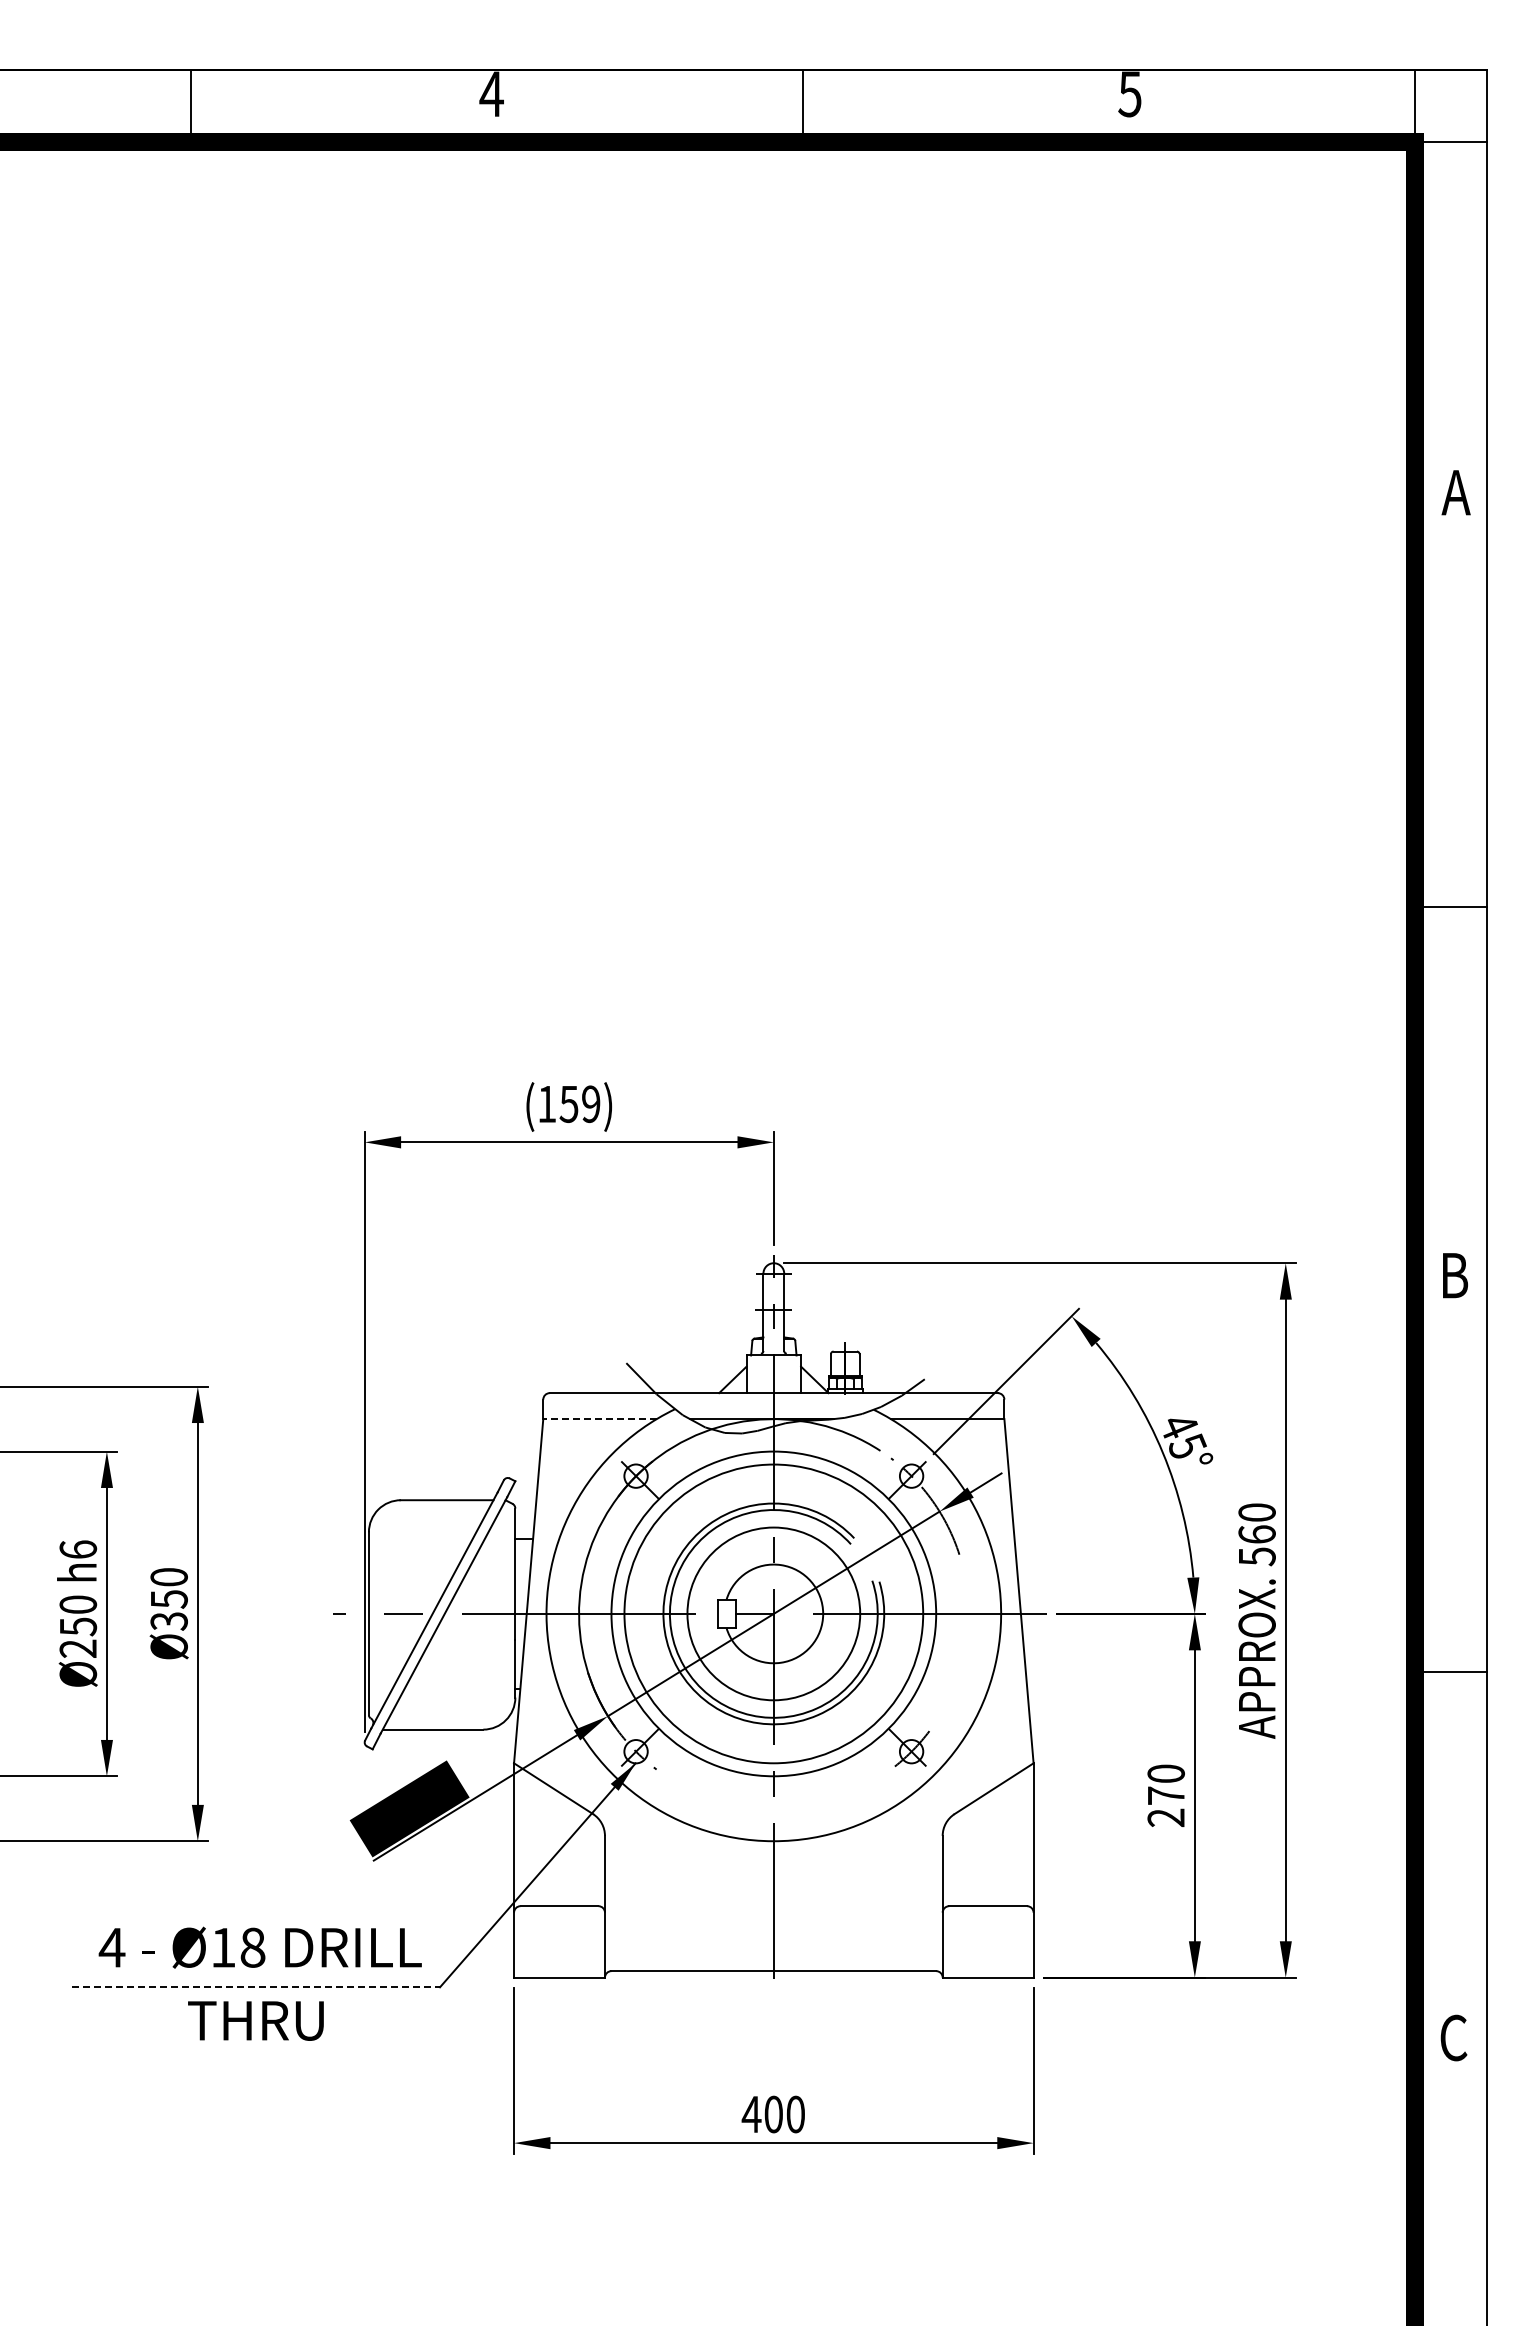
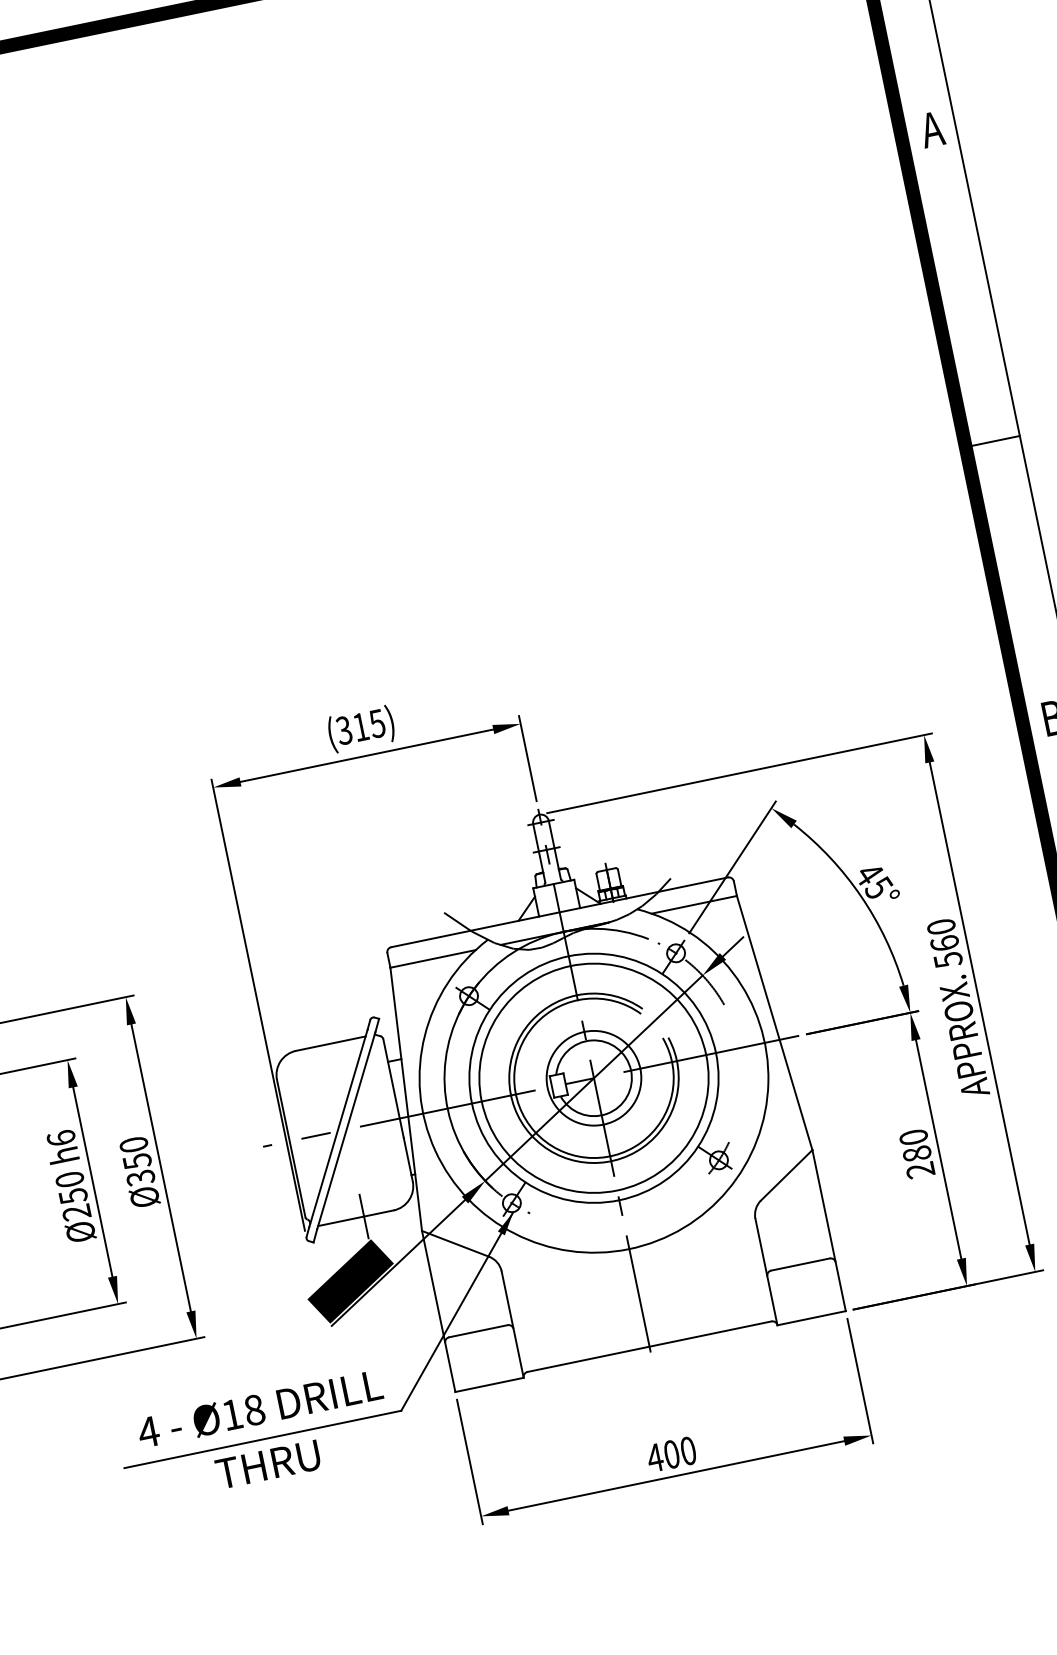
text: (568, 1104) -> (360, 727), (159) -> (315)
line: (600, 1419) -> (433, 959), dashed -> solid
circle: (773, 1613) -> (593, 1078), size x0.71
line: (443, 1729) -> (363, 1216), added
text: (1165, 1795) -> (916, 1153), 270 -> 280
line: (256, 1987) -> (263, 1439), dashed -> solid

